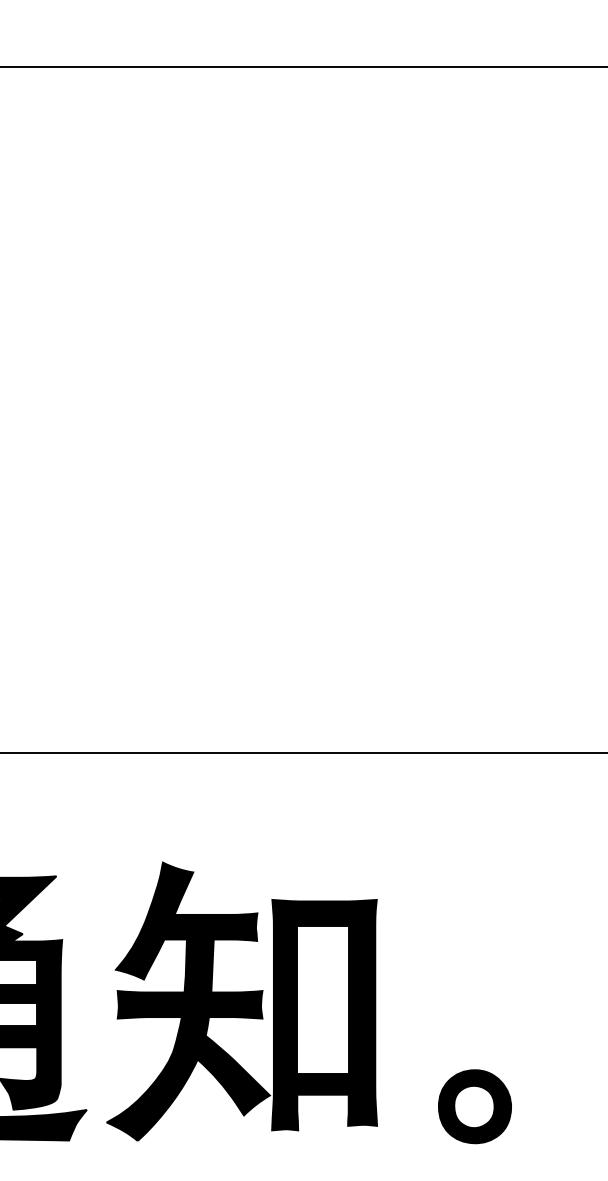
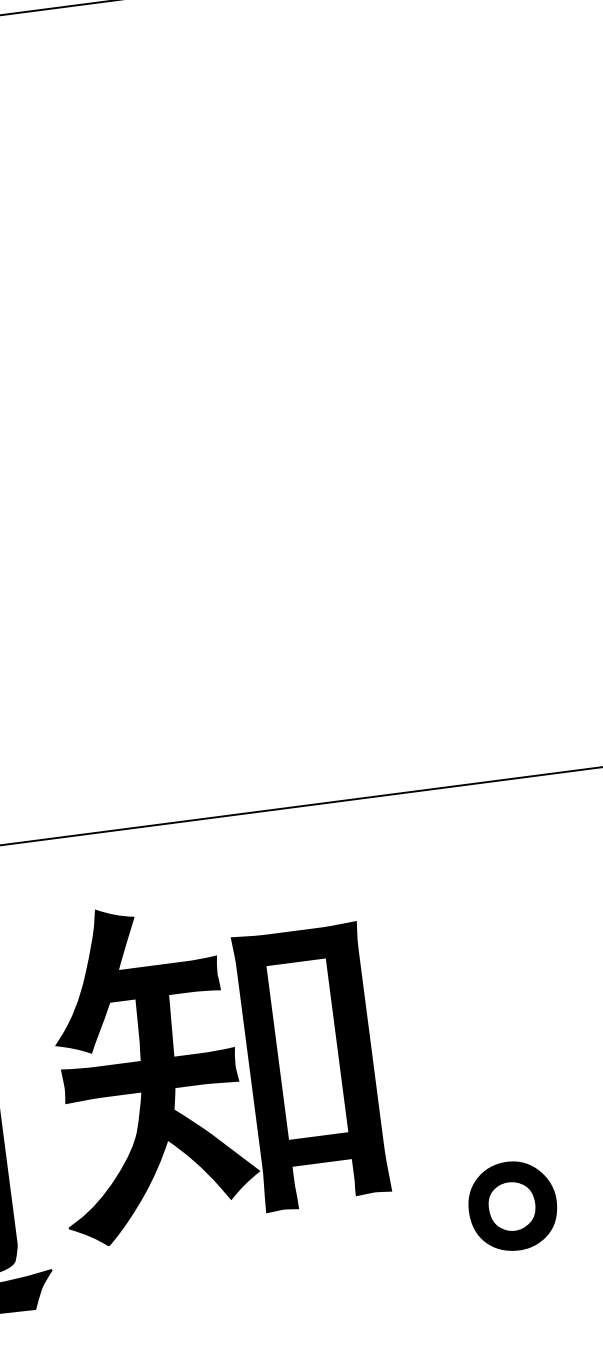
part: (241, 1001) -> (210, 1063), moved

